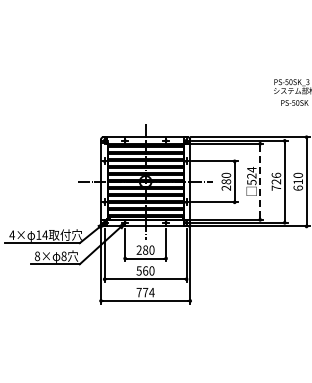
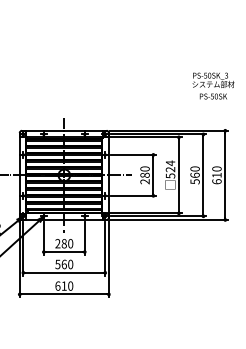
line: (260, 181) -> (179, 175), dashed -> solid
text: (276, 181) -> (195, 175), 726 -> 560
text: (145, 292) -> (64, 286), 774 -> 610

